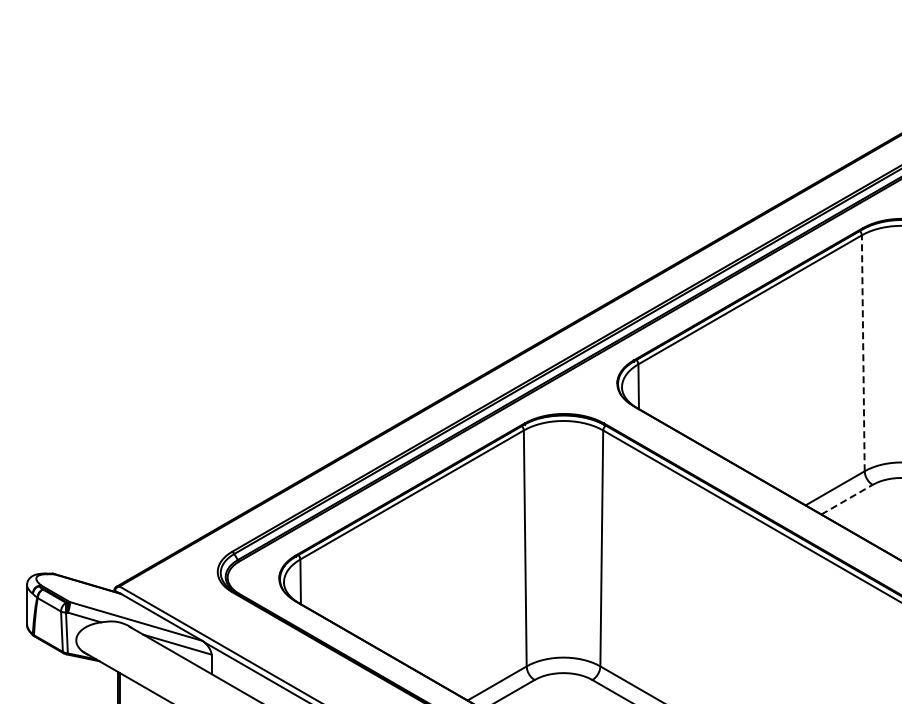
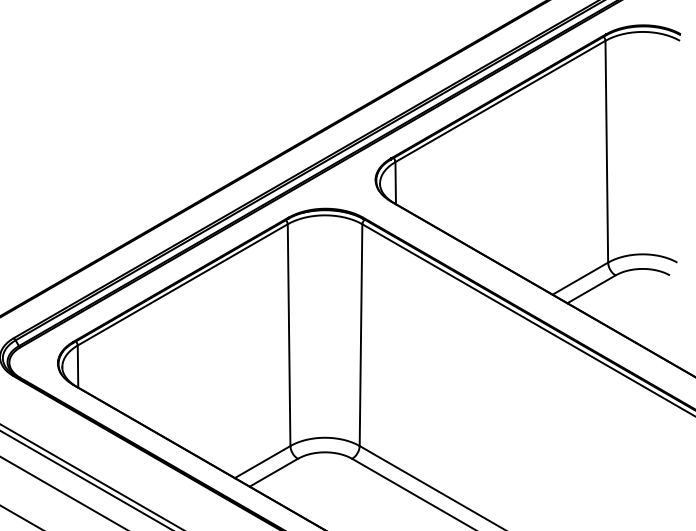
line: (863, 353) -> (607, 151), dashed -> solid
line: (847, 499) -> (591, 289), dashed -> solid

